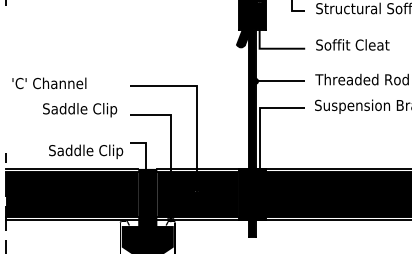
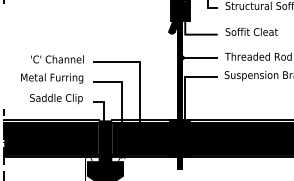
text: (49, 83) -> (57, 59), moved
text: (73, 110) -> (52, 78), Saddle Clip -> Metal Furring
text: (86, 151) -> (56, 98), moved

